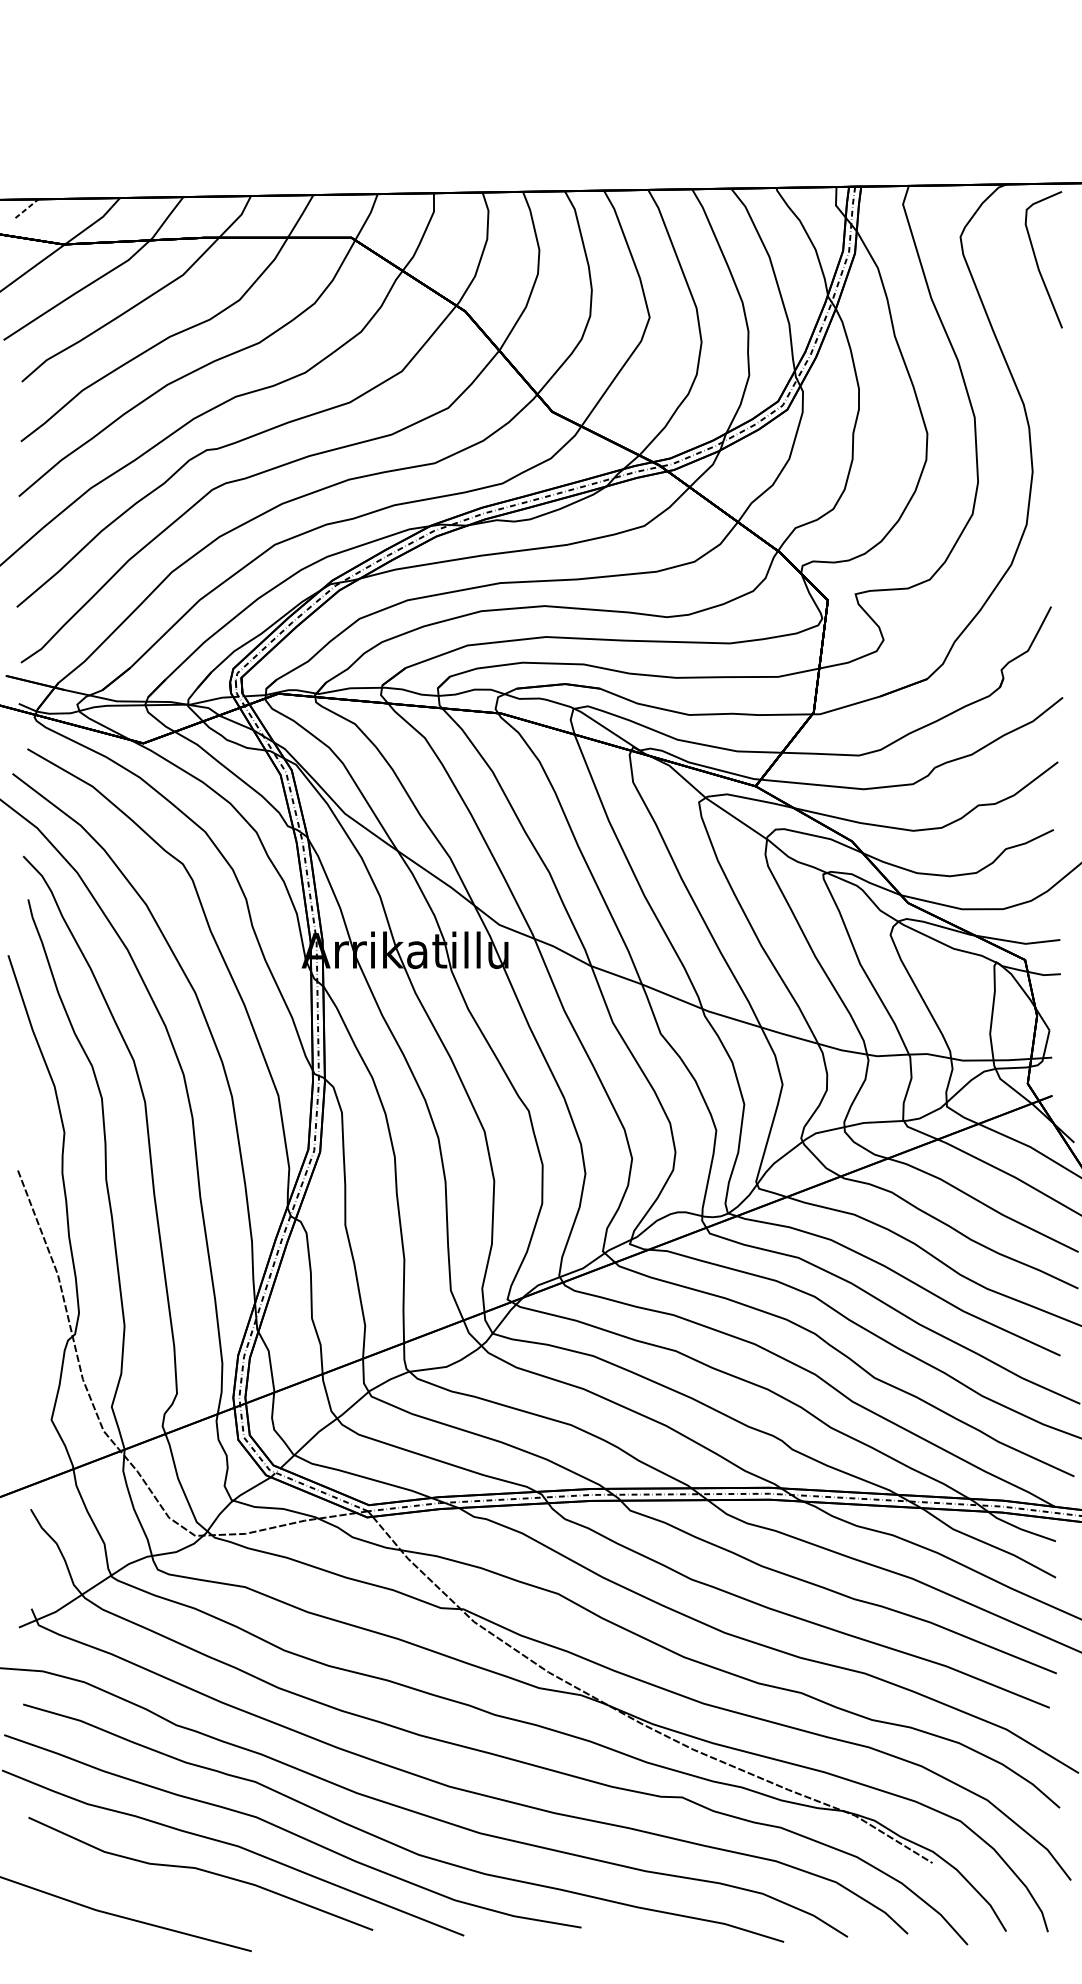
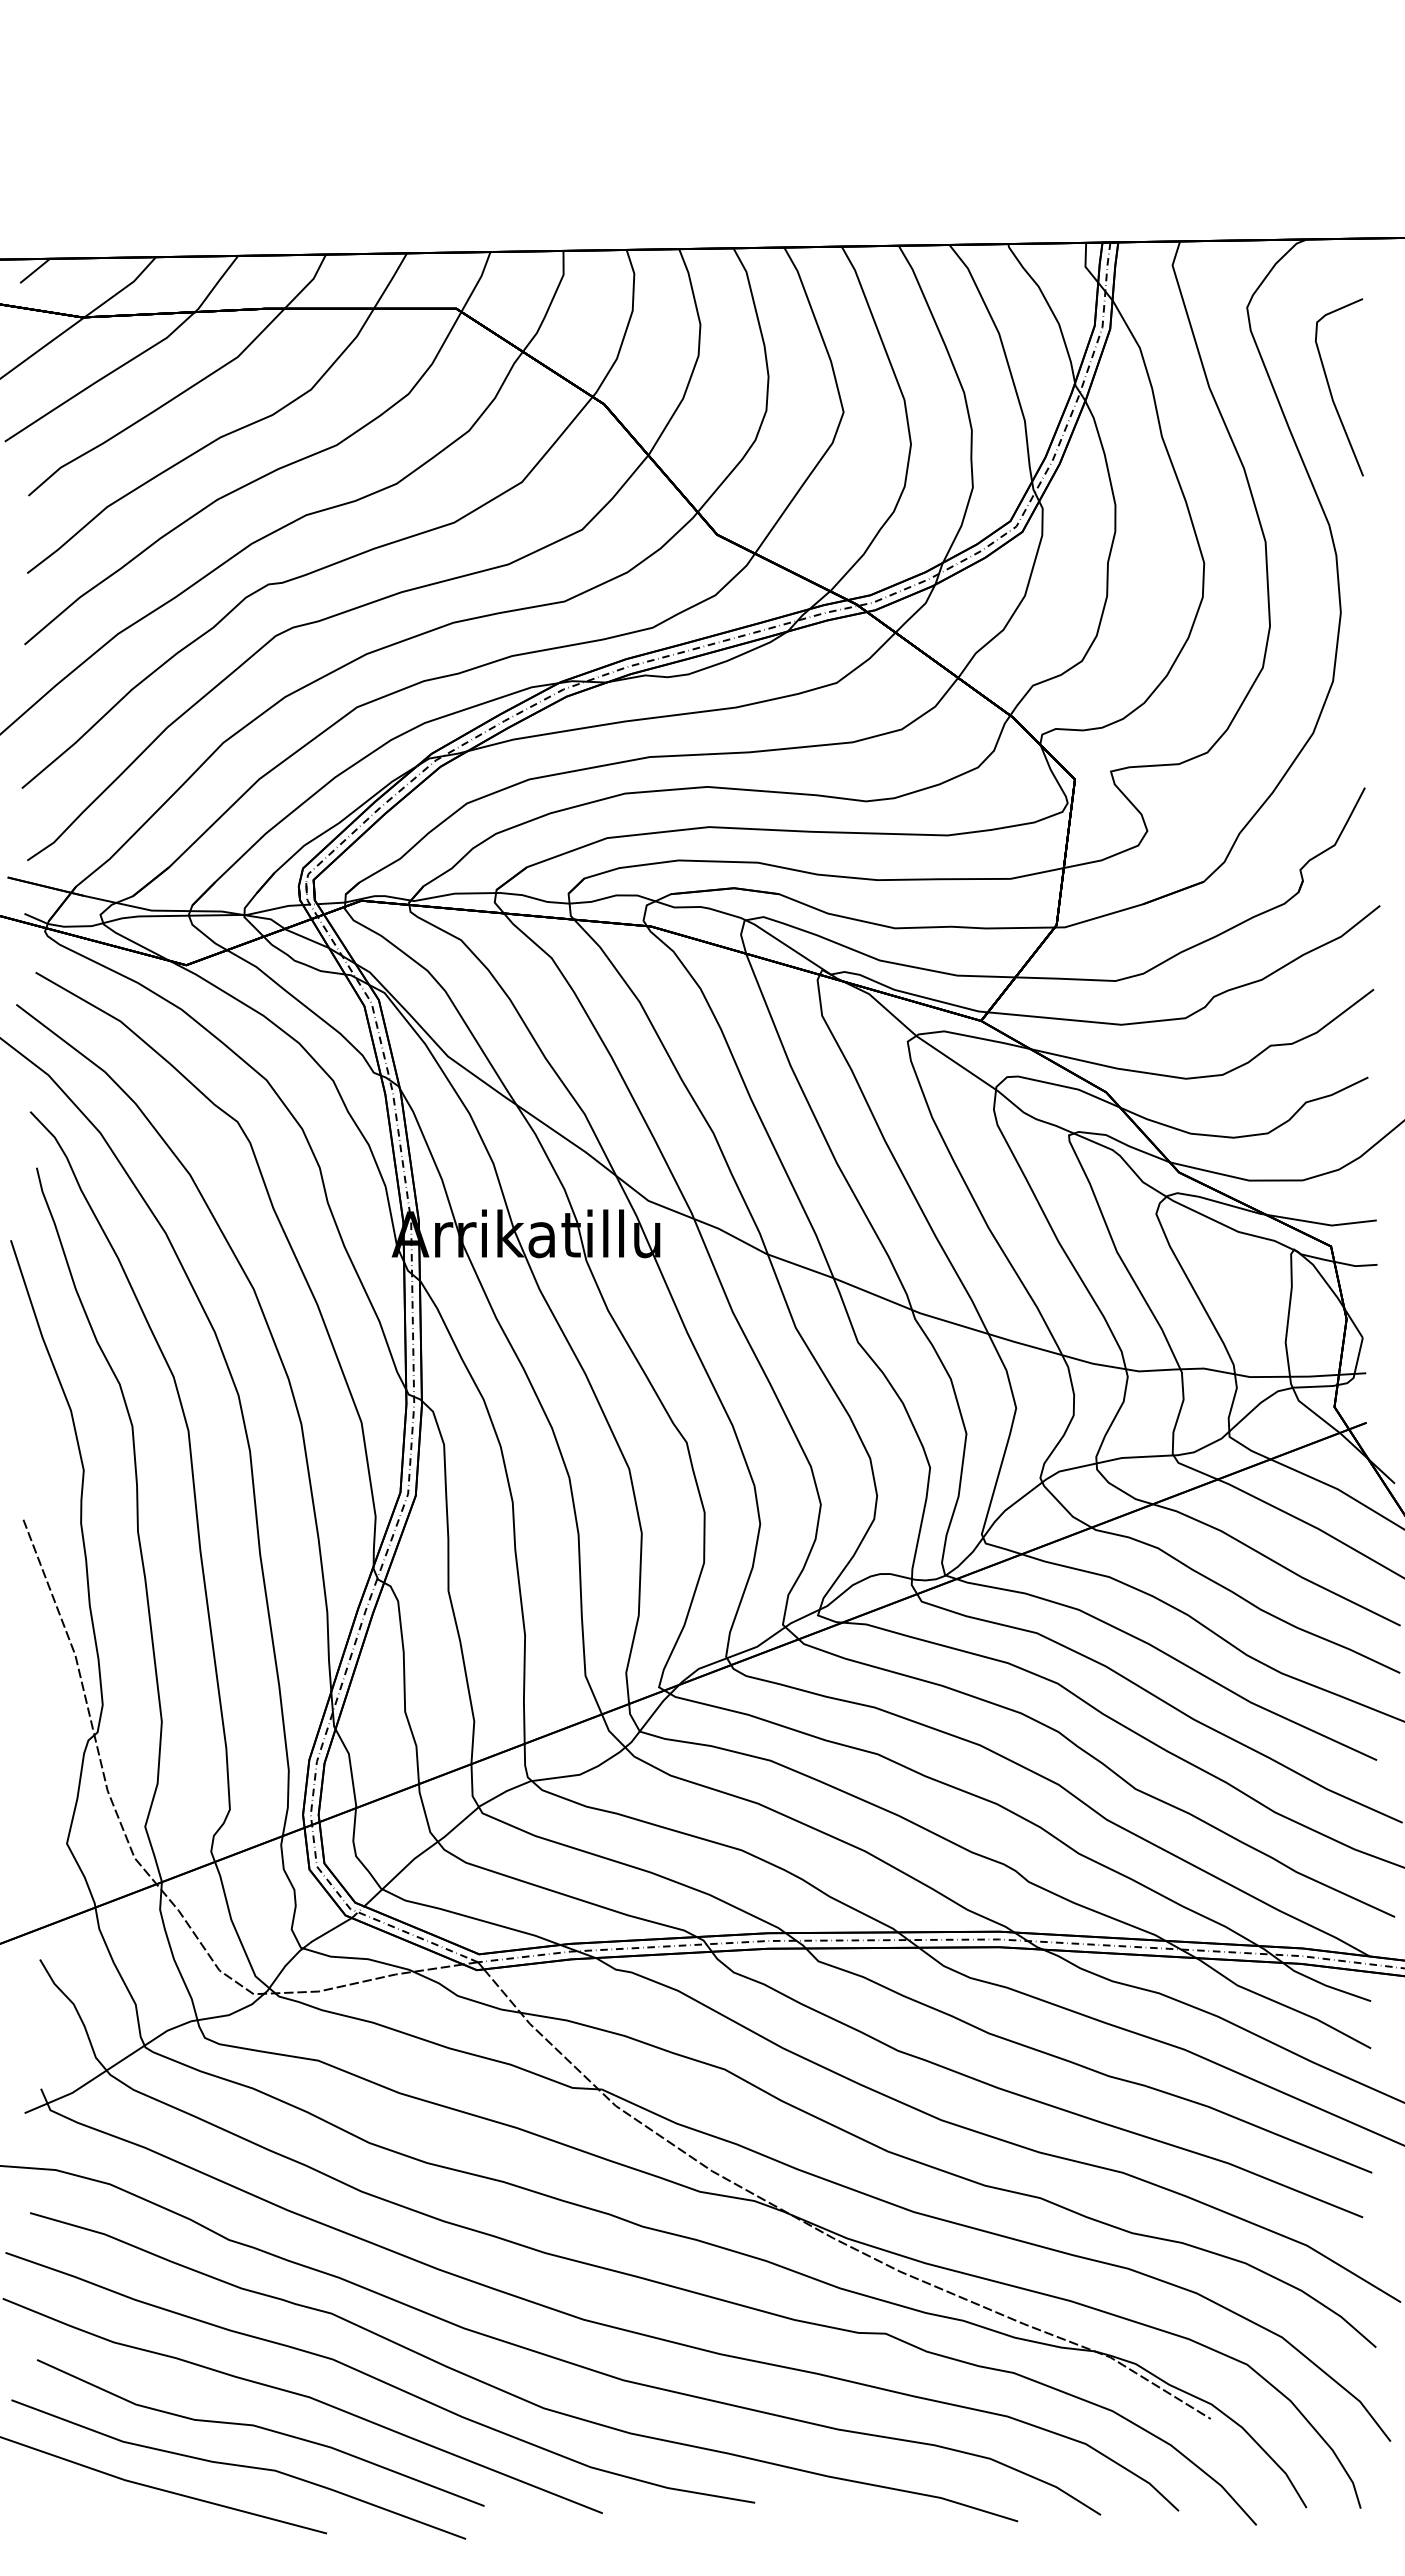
line: (27, 208) -> (35, 270), dashed -> solid
curve: (1037, 263) -> (1331, 391), moved
curve: (183, 1899) -> (238, 2466), added

